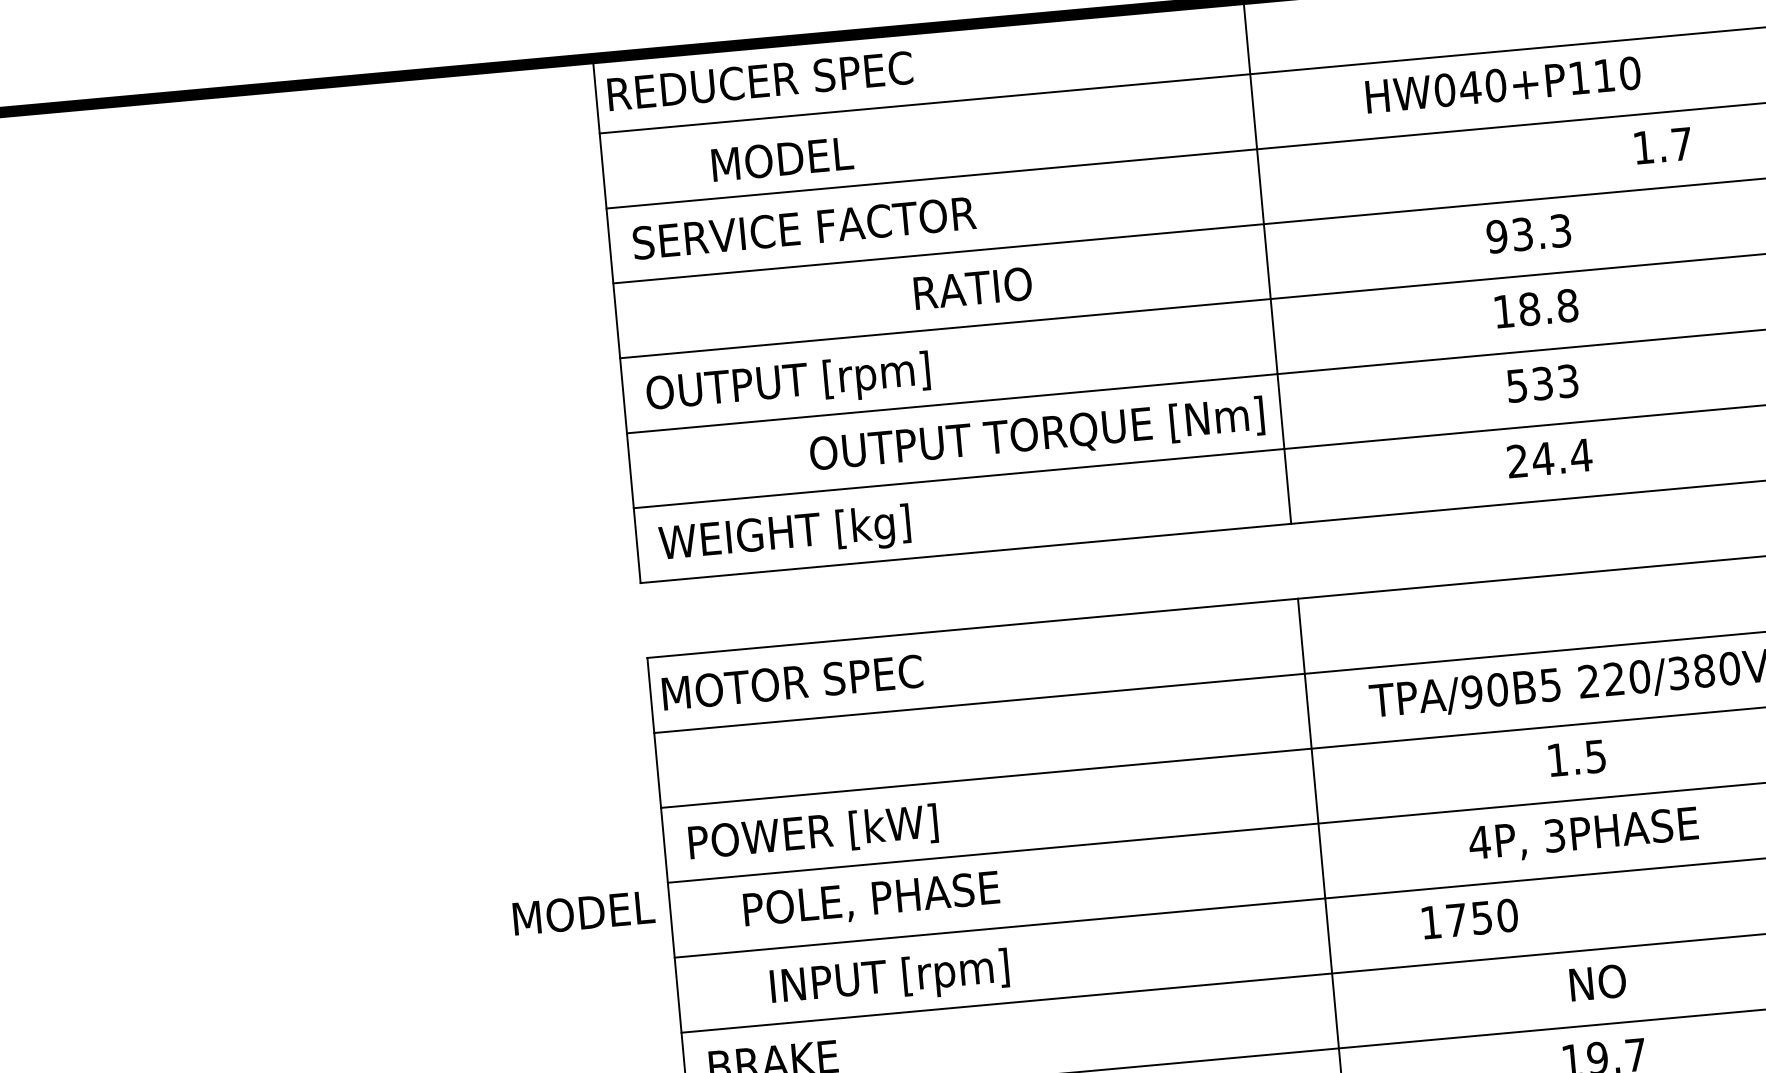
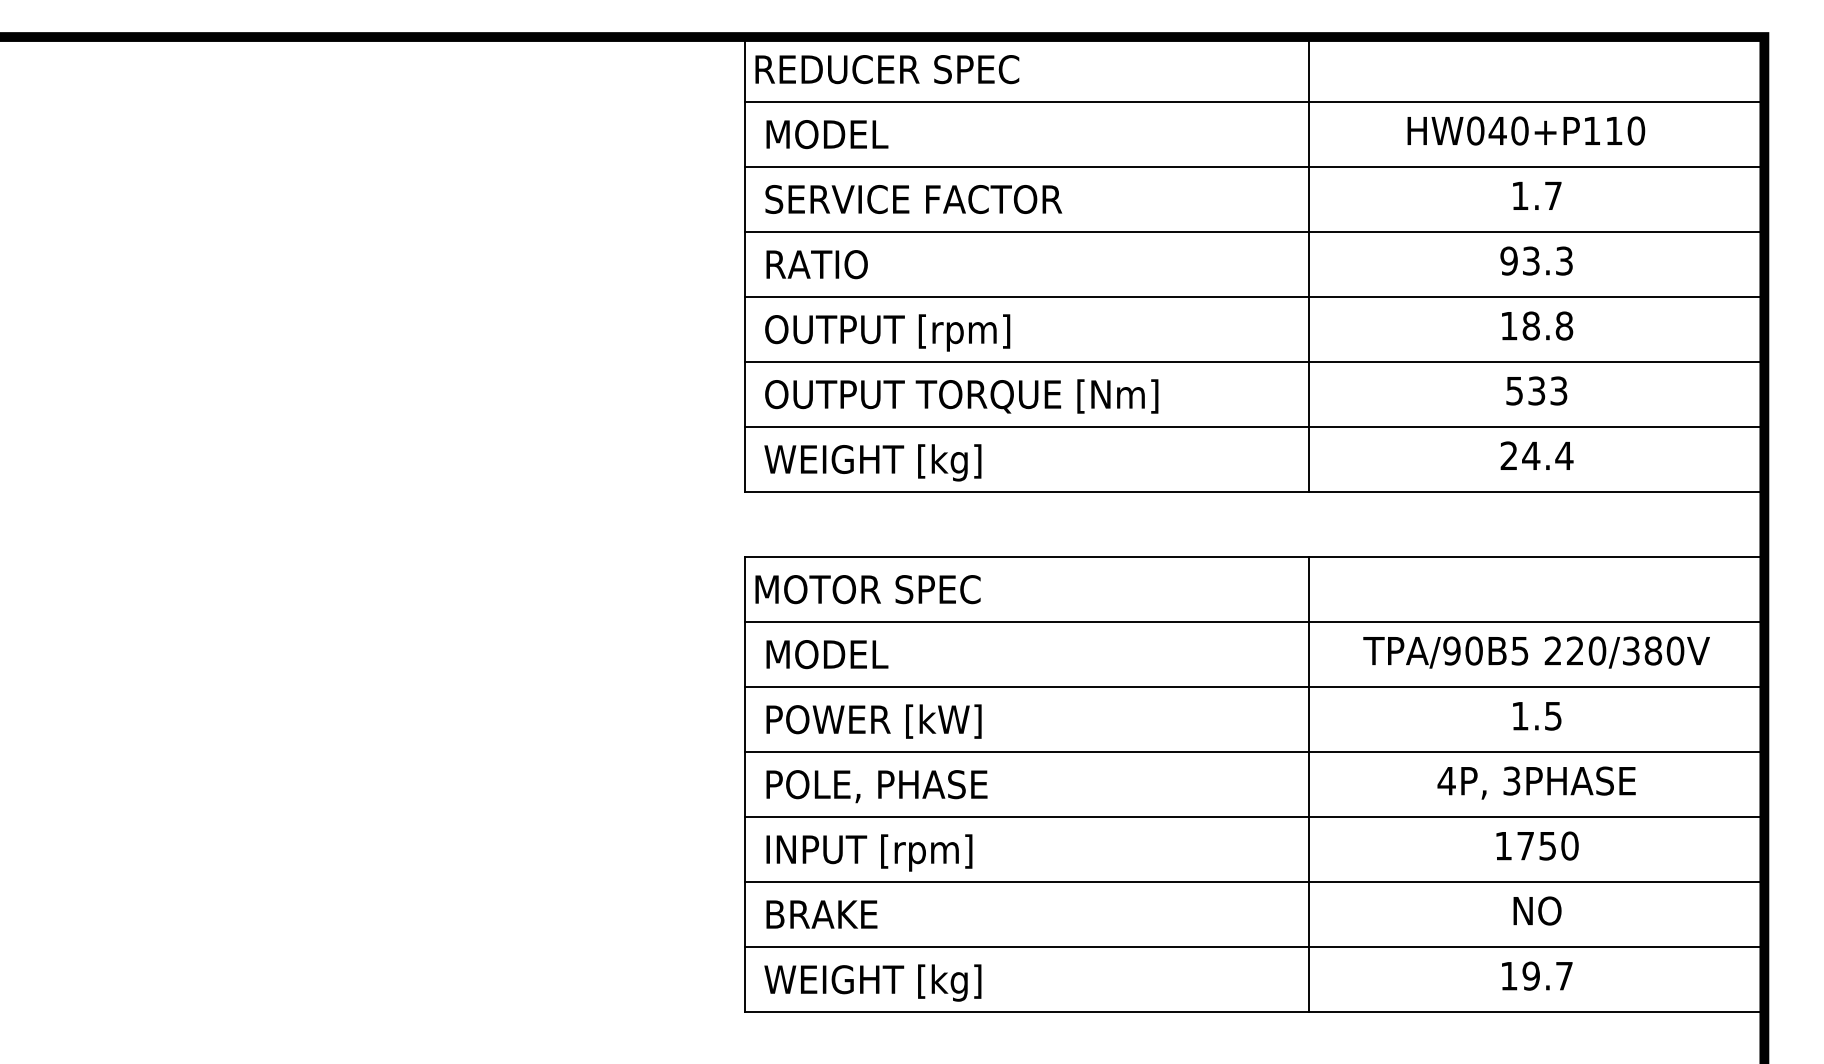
text: (1663, 145) -> (1537, 195), moved
text: (782, 159) -> (827, 134), moved
text: (972, 288) -> (816, 264), moved
text: (1036, 435) -> (961, 396), moved
text: (871, 900) -> (876, 786), moved
text: (584, 912) -> (827, 654), moved
text: (1470, 918) -> (1537, 845), moved
text: (889, 979) -> (869, 852), moved

